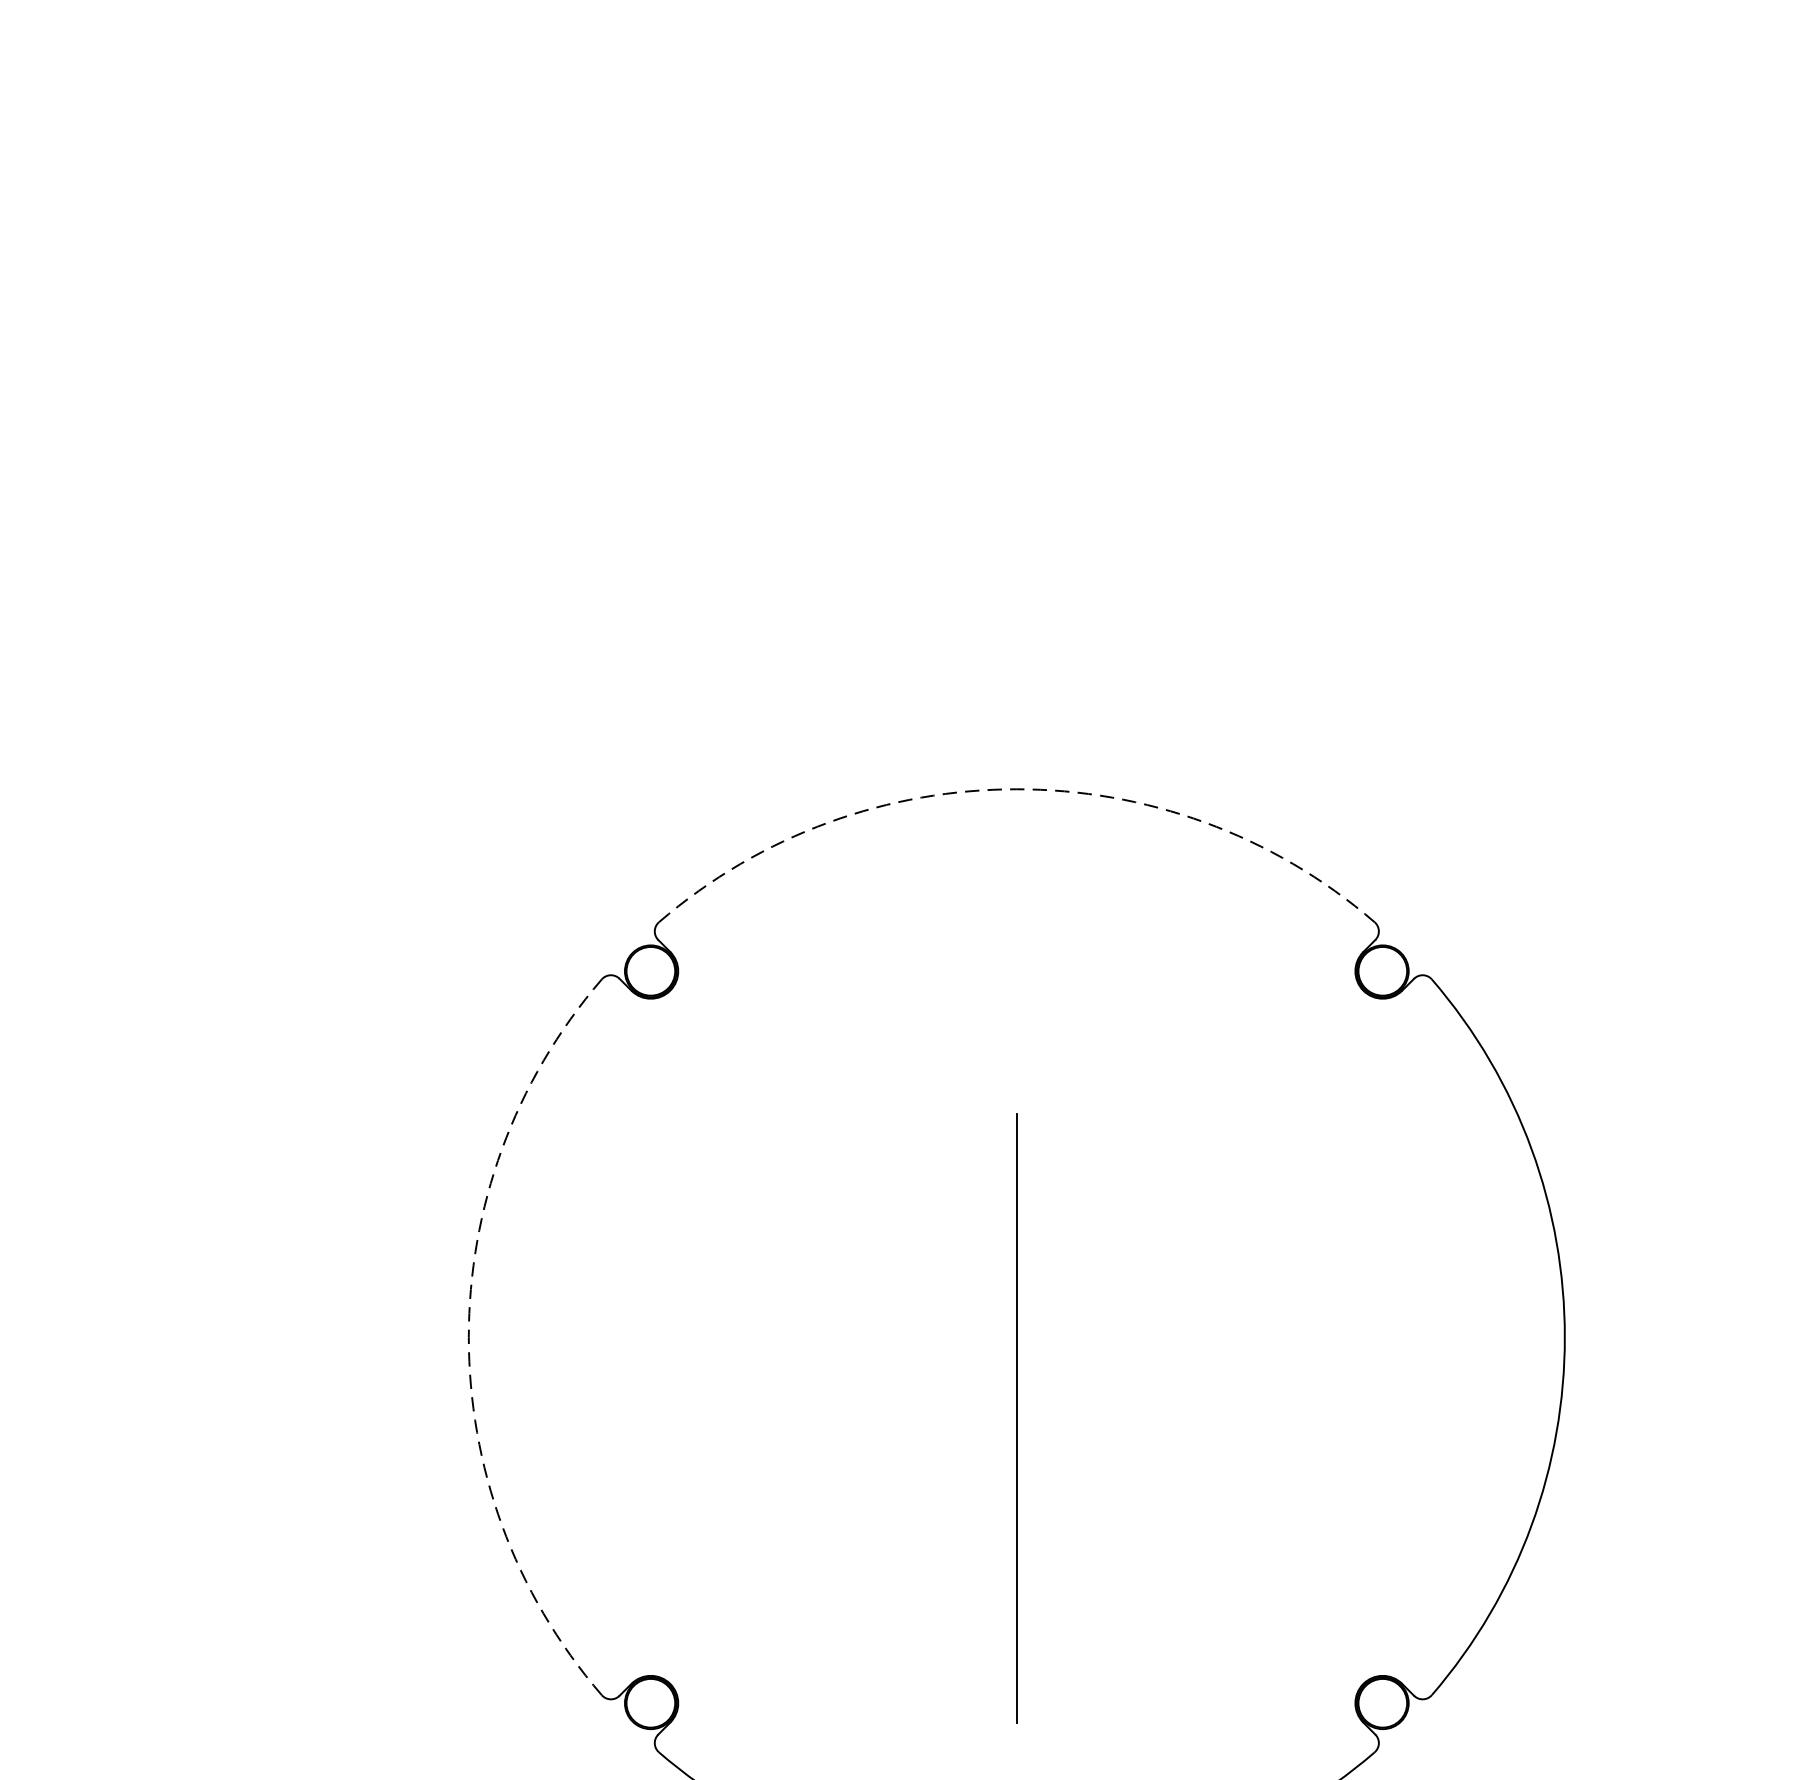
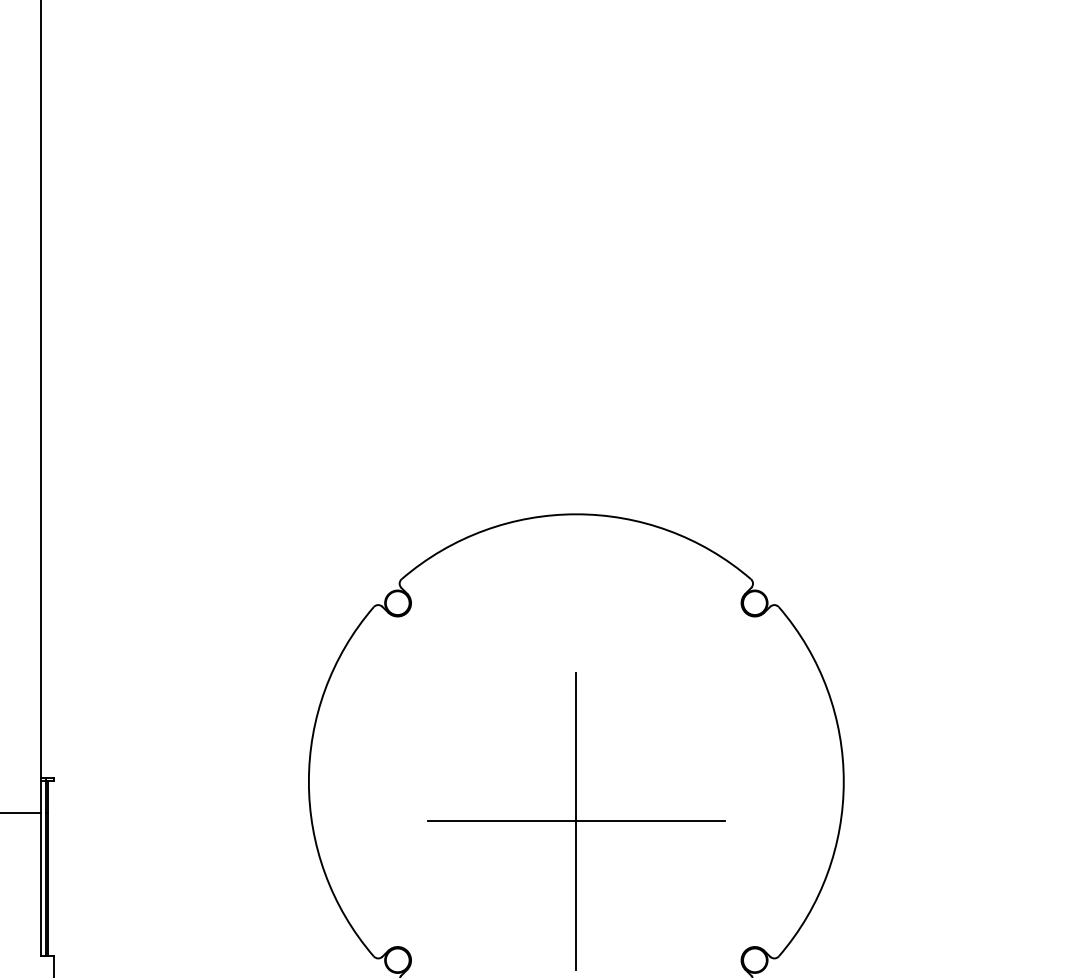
arc: (1017, 789) -> (576, 514), dashed -> solid
arc: (468, 1336) -> (308, 781), dashed -> solid
line: (1015, 1418) -> (575, 821), added

